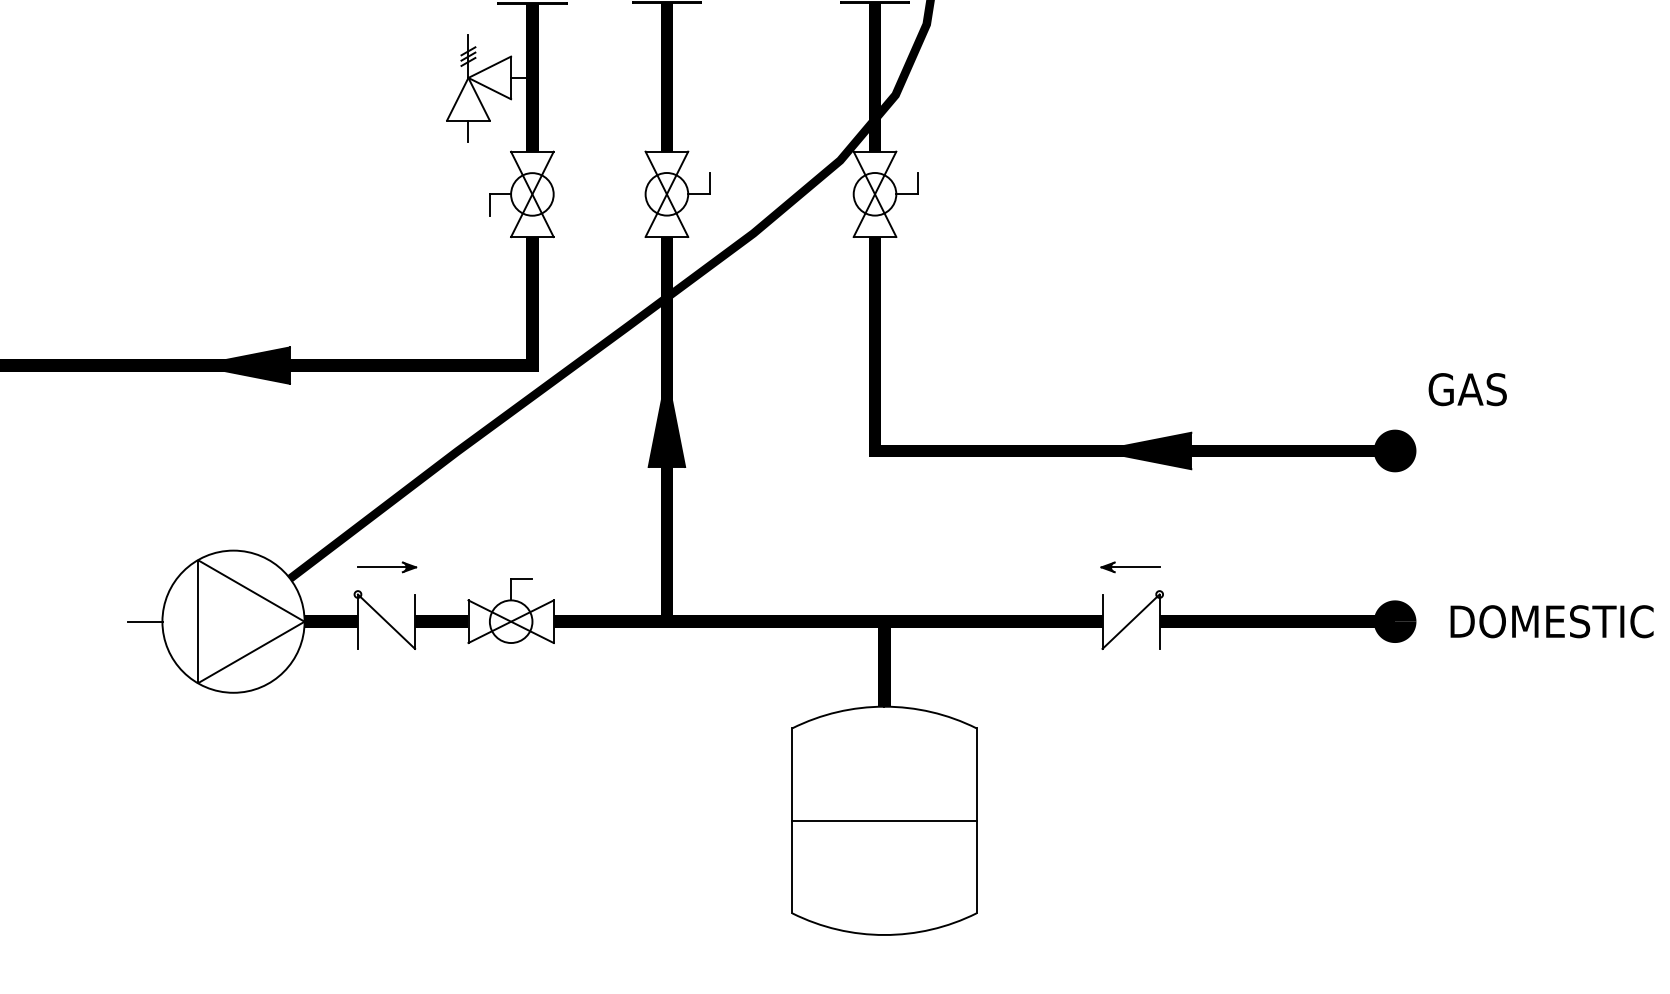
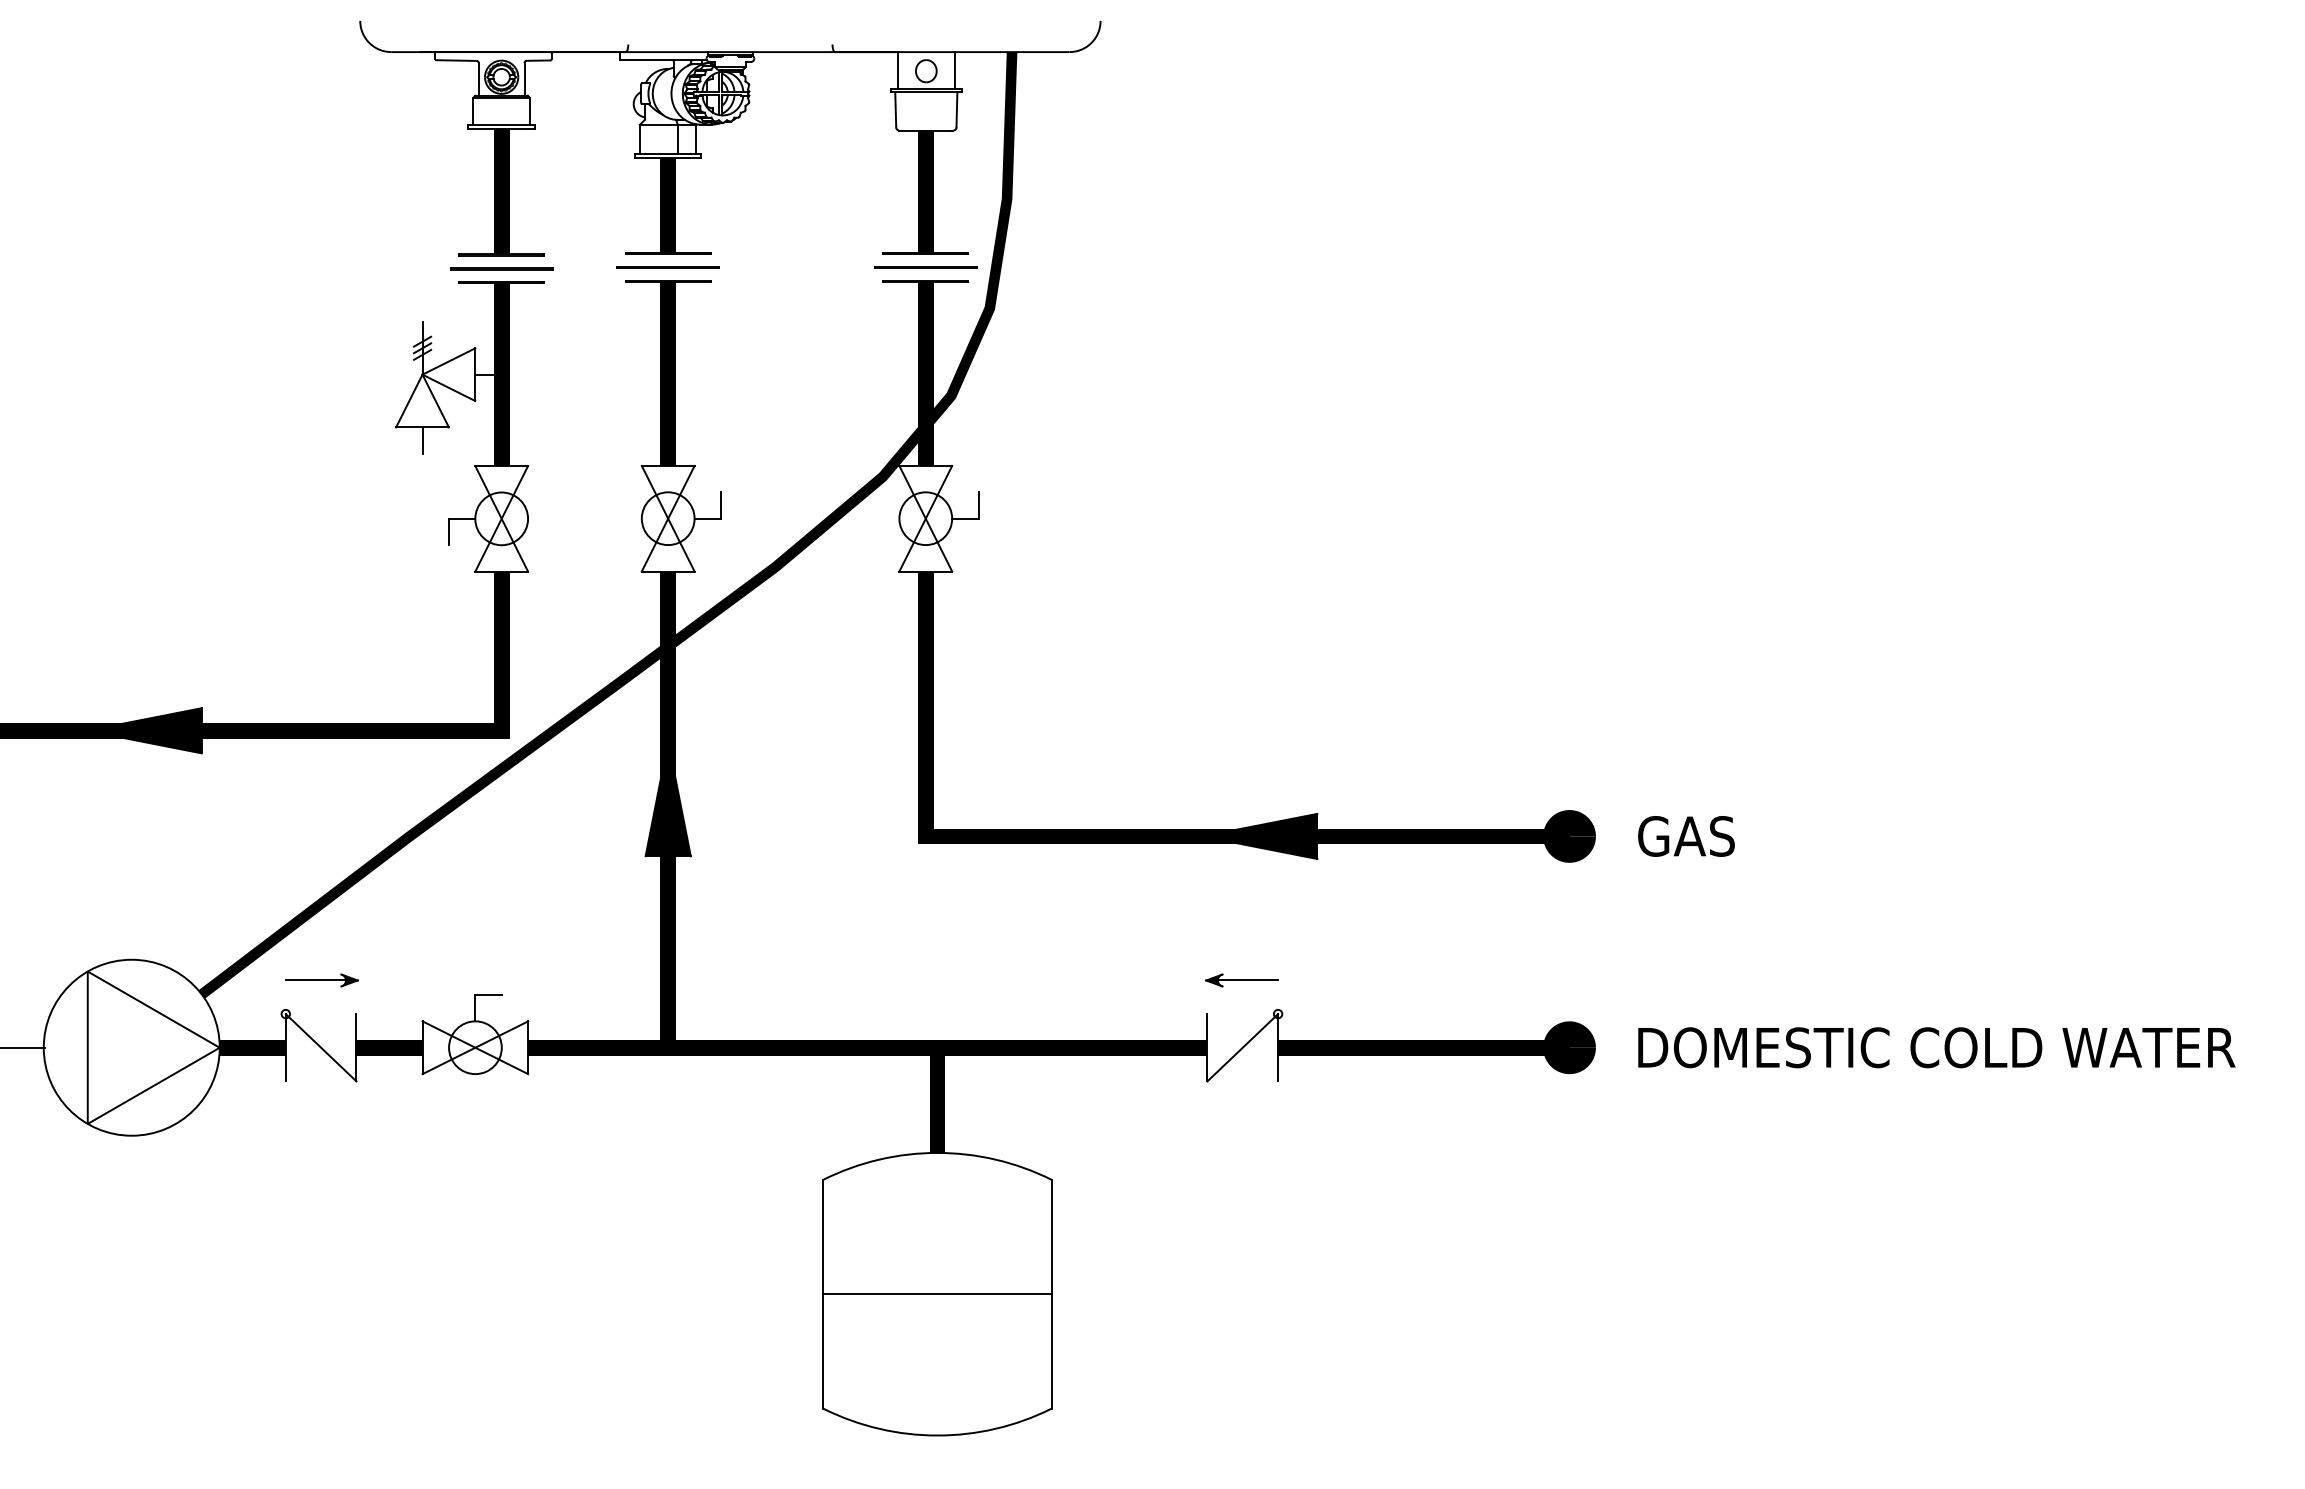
text: (1467, 389) -> (1686, 836), moved

